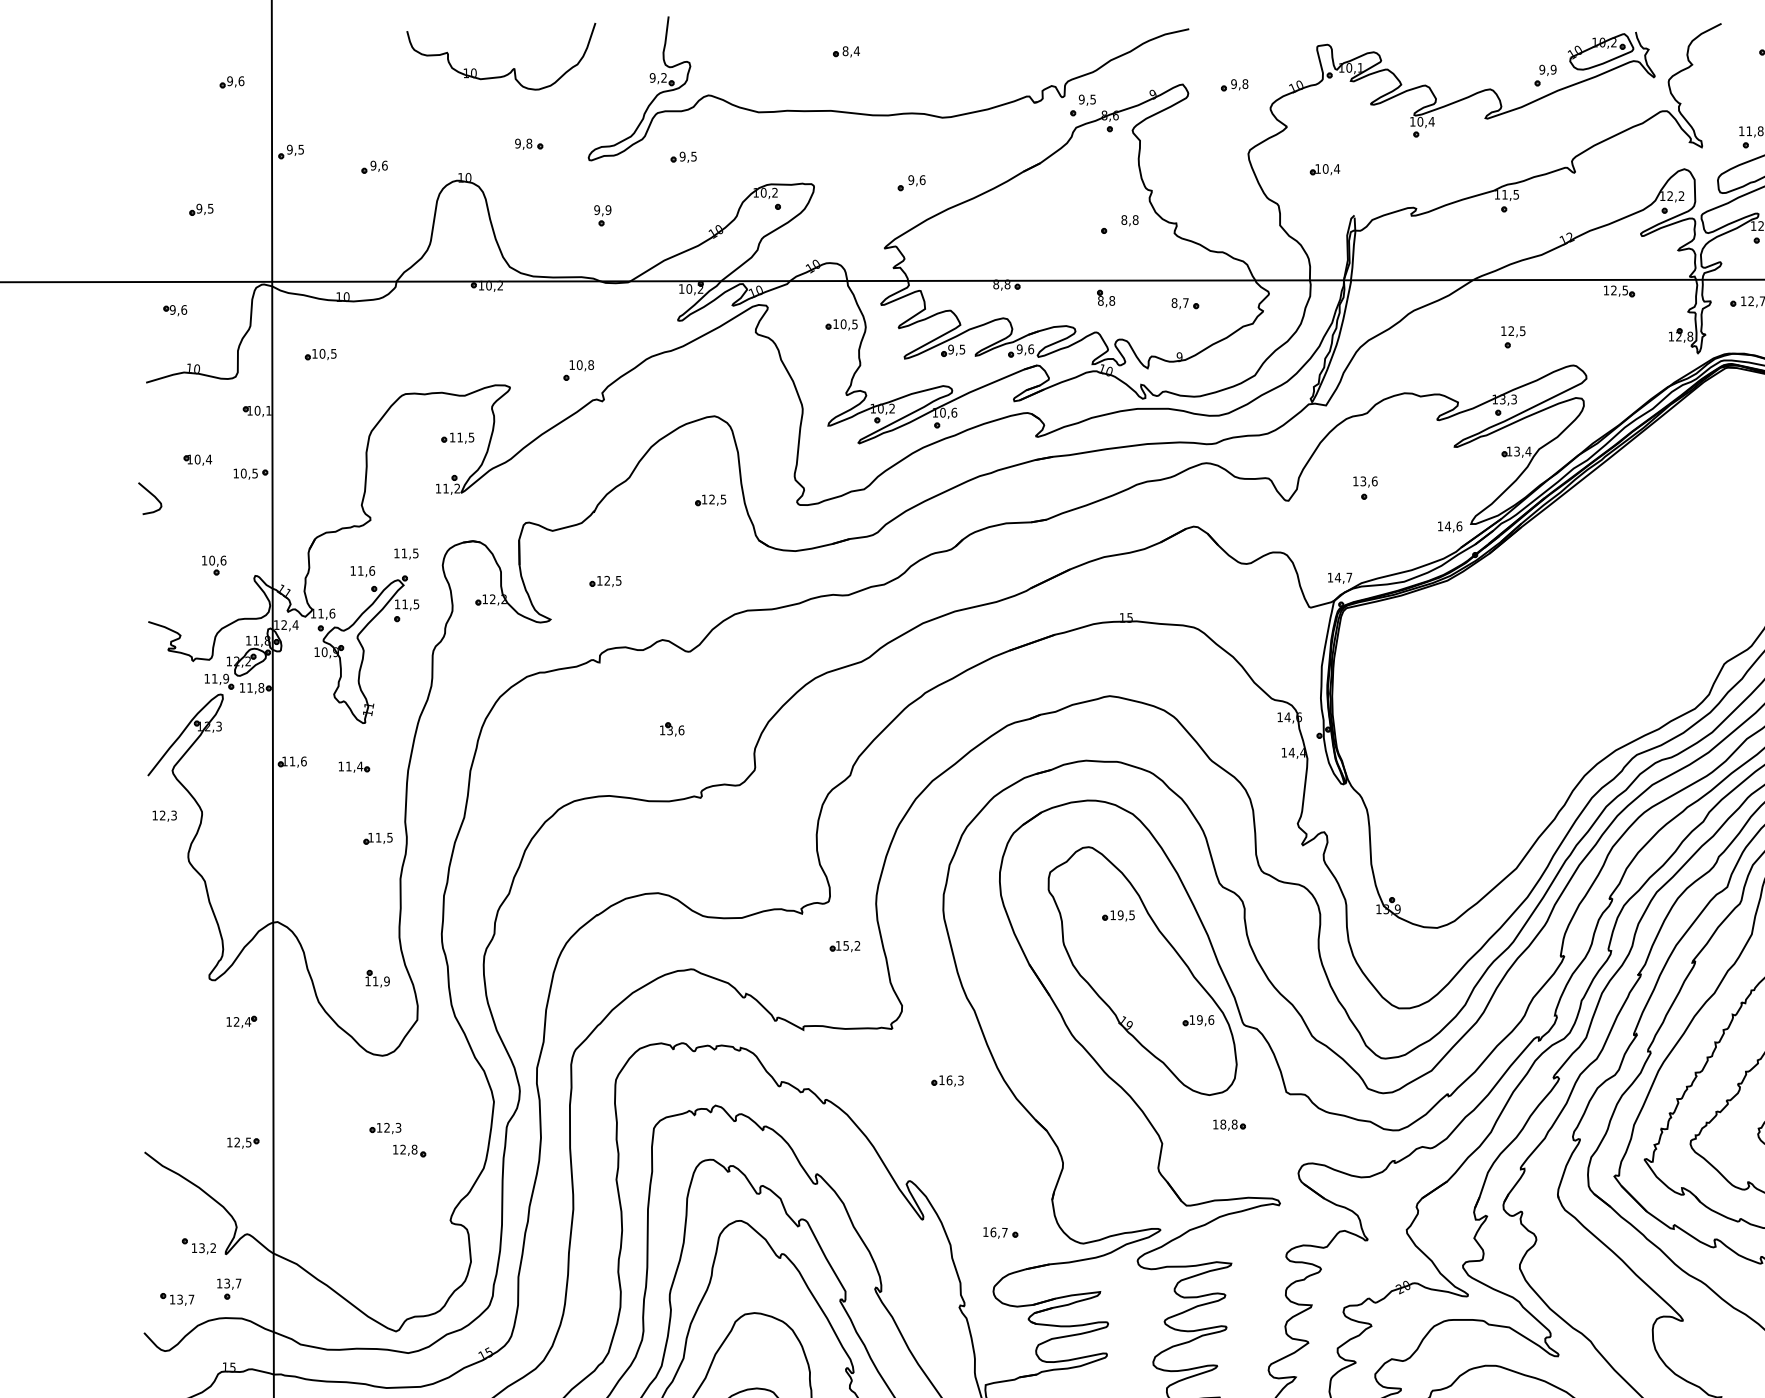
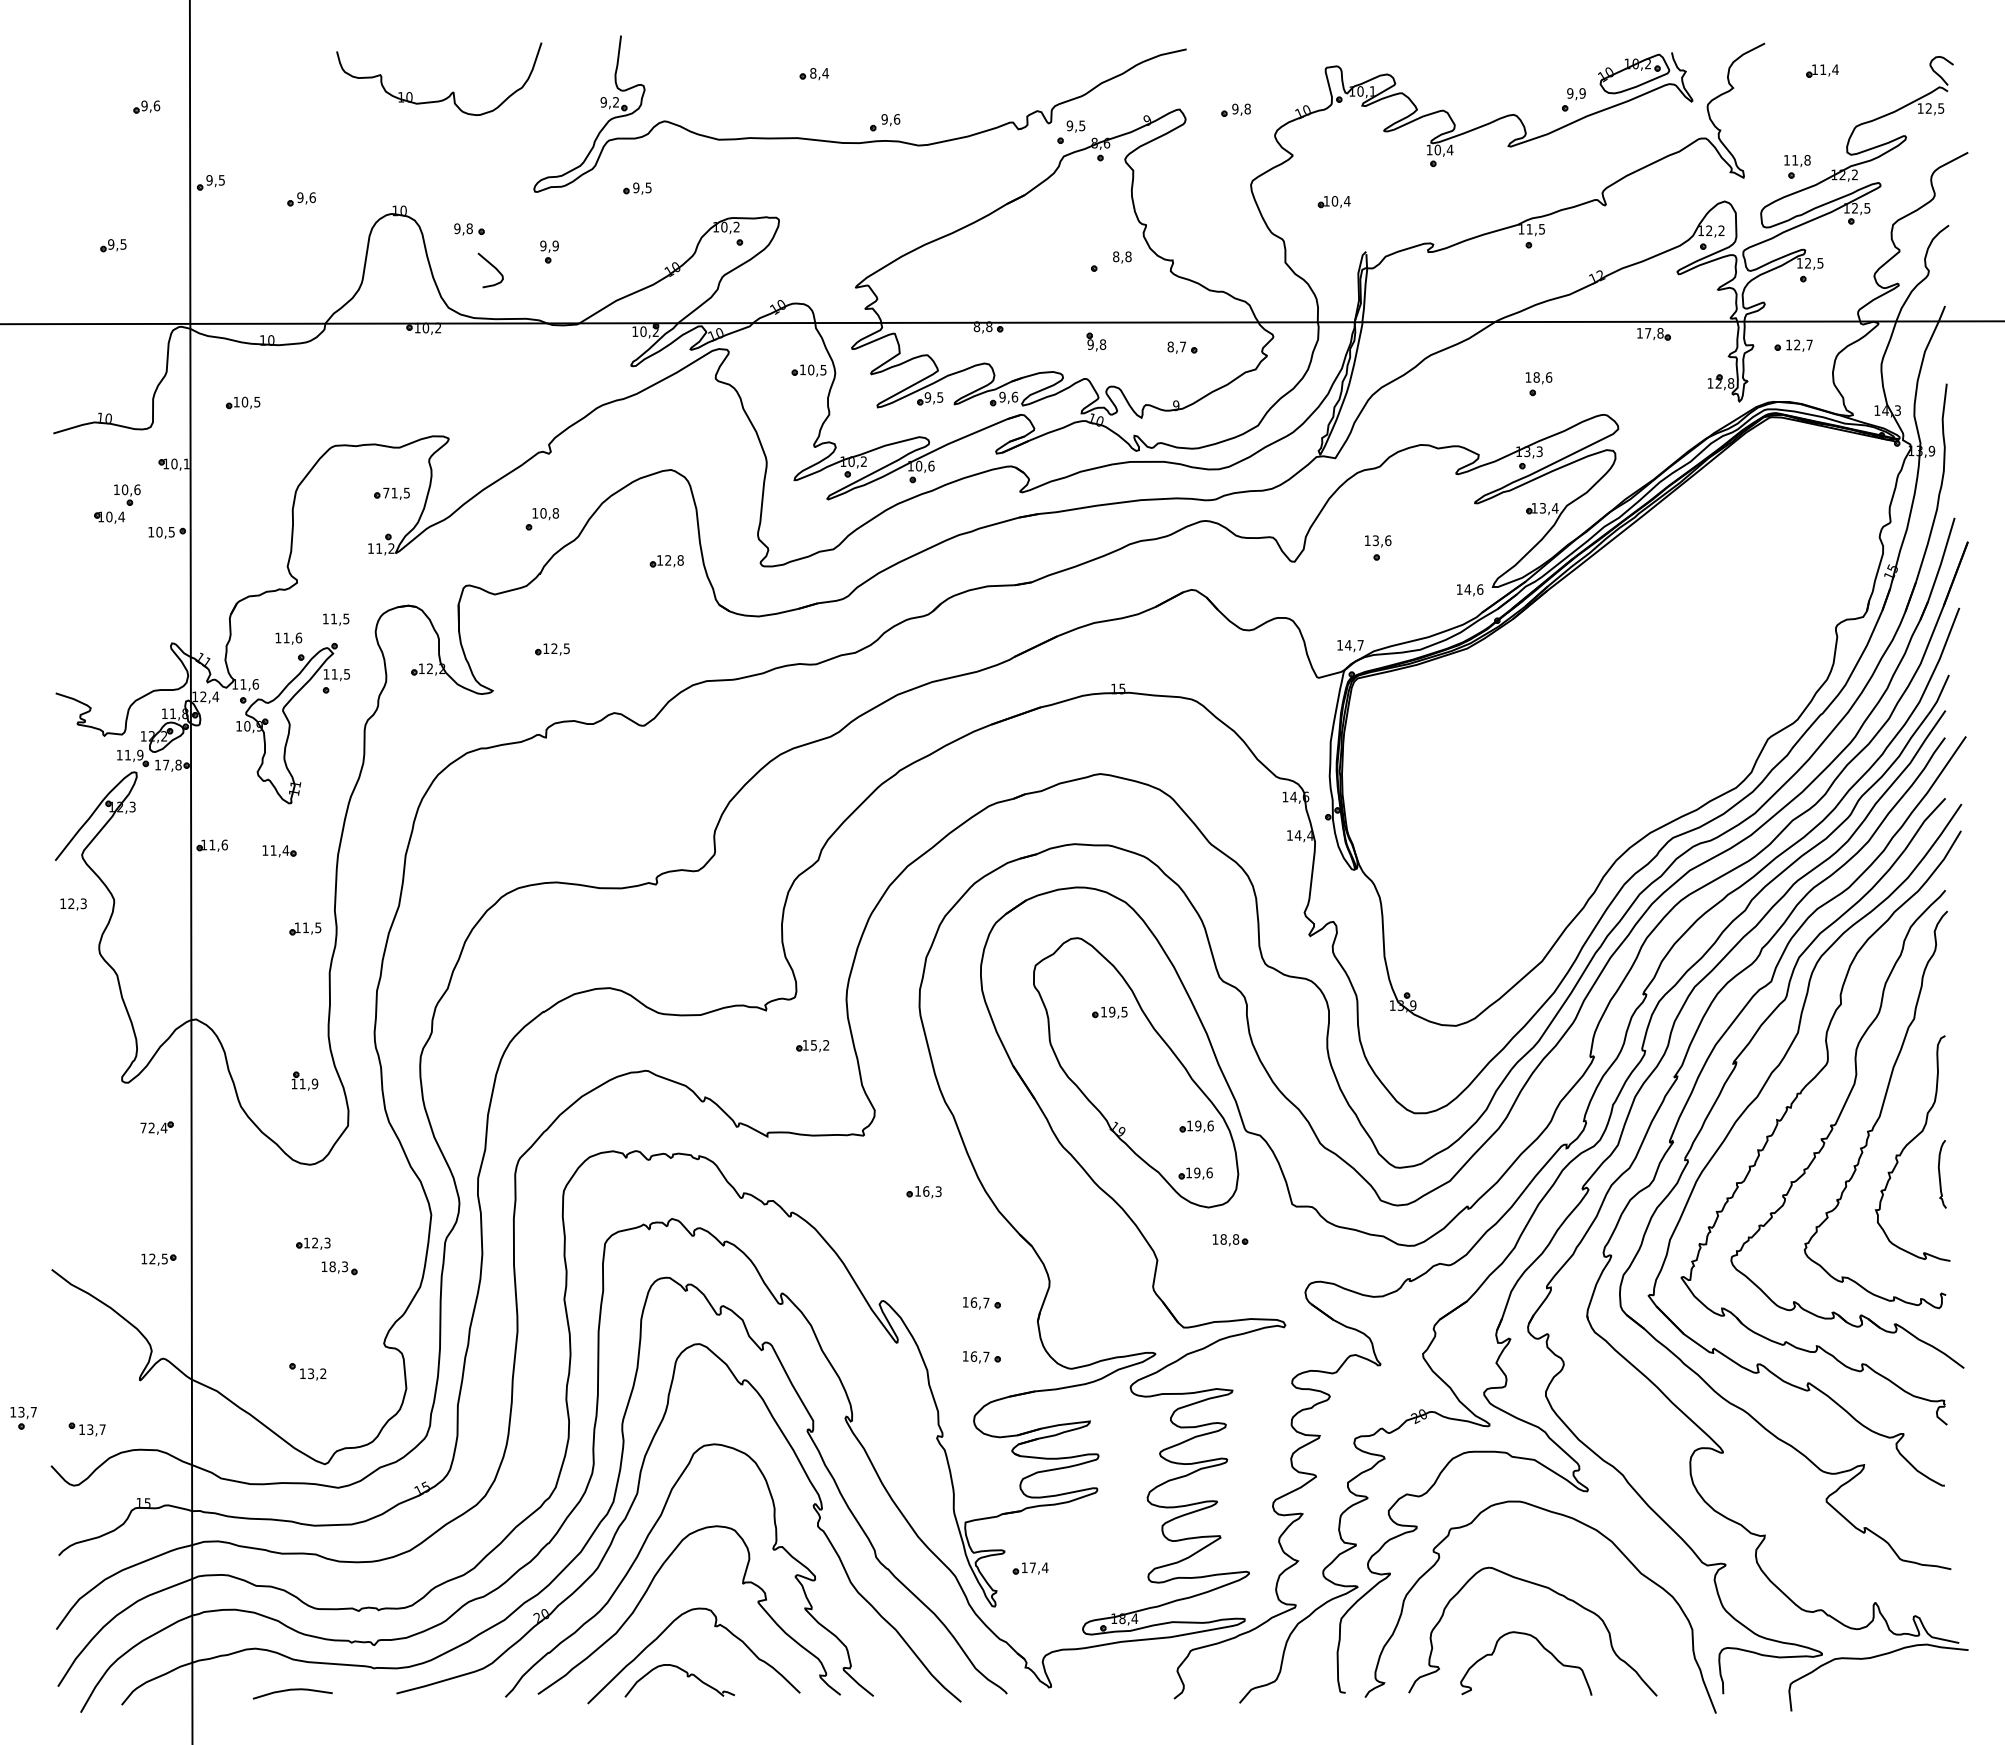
part: (529, 144) -> (469, 229), moved
part: (912, 182) -> (885, 122), moved
text: (1619, 290) -> (1654, 333), 12,5 -> 17,8
text: (1100, 300) -> (1090, 344), 8,8 -> 9,8
part: (174, 310) -> (84, 355), removed
text: (1516, 331) -> (1542, 377), 12,5 -> 18,6
part: (577, 370) -> (541, 519), moved
text: (452, 437) -> (386, 492), 11,5 -> 71,5
curve: (152, 495) -> (493, 267), moved
text: (723, 499) -> (680, 560), 12,5 -> 12,8
part: (214, 564) -> (127, 494), moved
text: (250, 687) -> (166, 764), 11,8 -> 17,8
part: (671, 728) -> (624, 809), removed
text: (229, 1021) -> (143, 1127), 12,4 -> 72,4
part: (1197, 1063) -> (1195, 1173), added
text: (408, 1149) -> (338, 1266), 12,8 -> 18,3
part: (1000, 1183) -> (981, 1303), added
part: (198, 1246) -> (307, 1371), moved
part: (229, 1288) -> (23, 1417), moved

